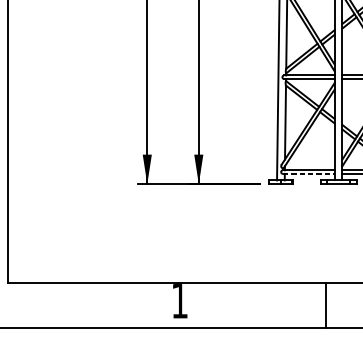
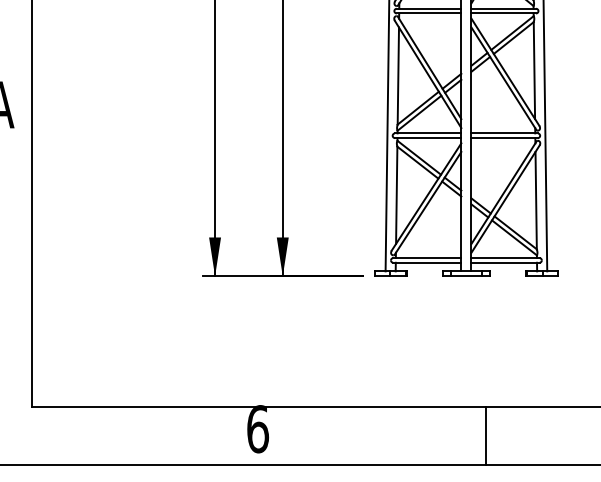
line: (308, 173) -> (427, 262), dashed -> solid
text: (180, 300) -> (258, 429), 1 -> 6
line: (326, 305) -> (485, 435), moved

